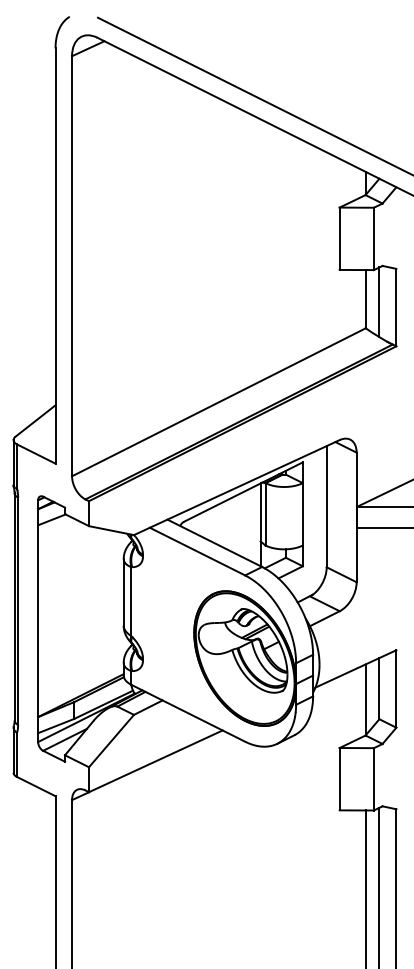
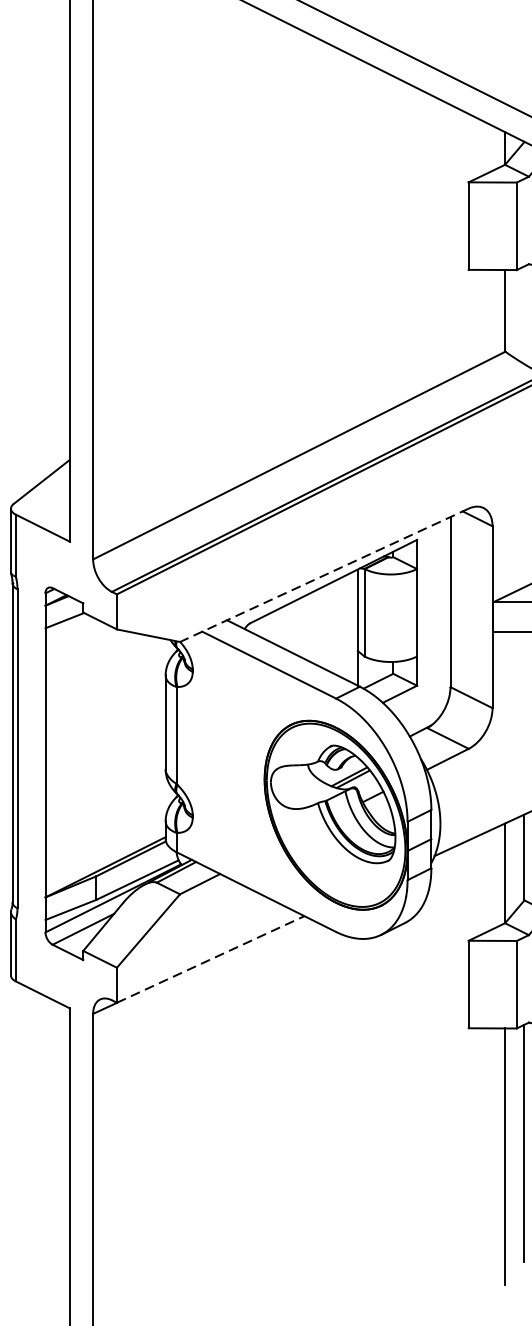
line: (379, 302) -> (524, 315), removed
line: (236, 487) -> (323, 575), solid -> dashed
line: (155, 761) -> (210, 959), solid -> dashed

